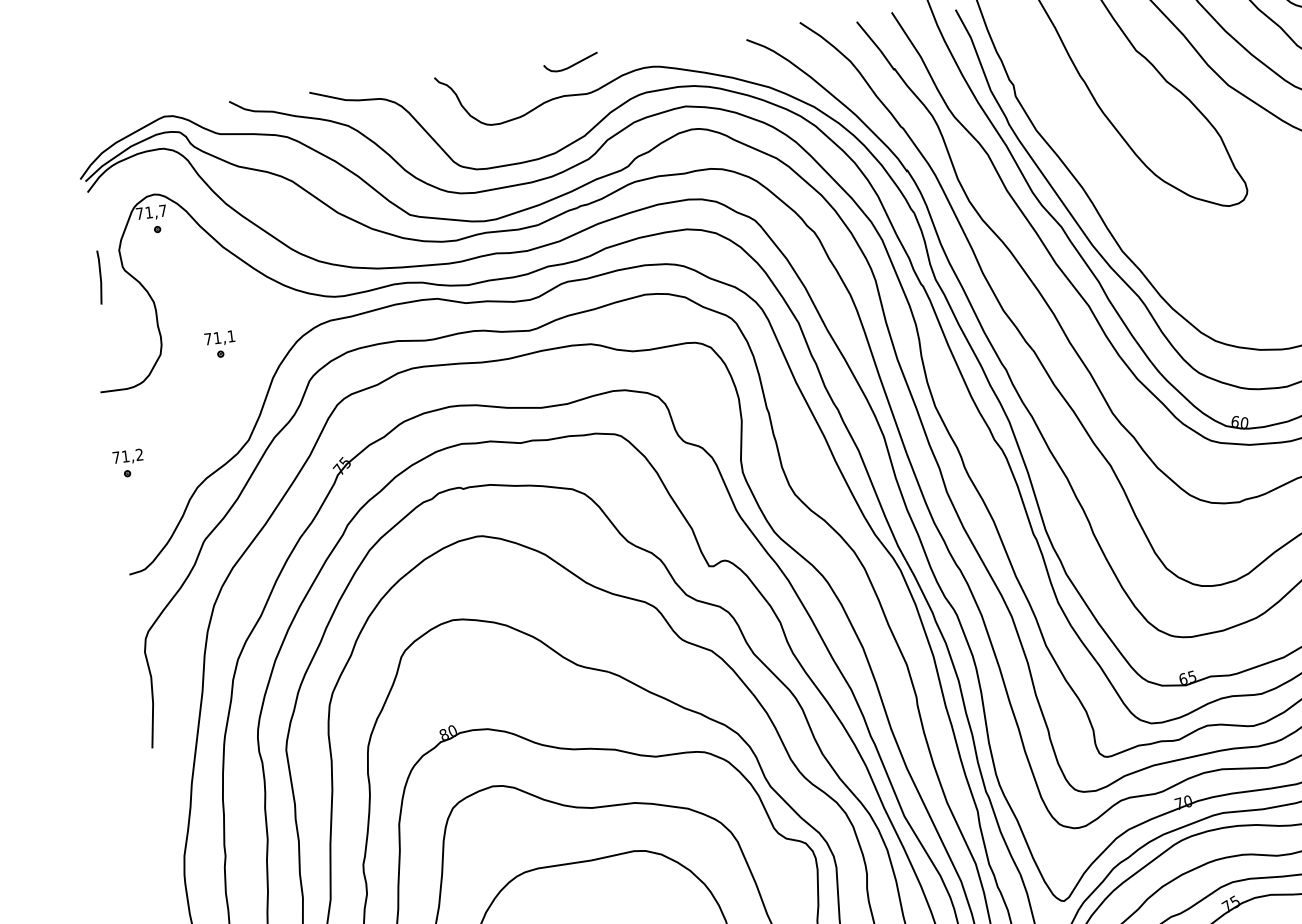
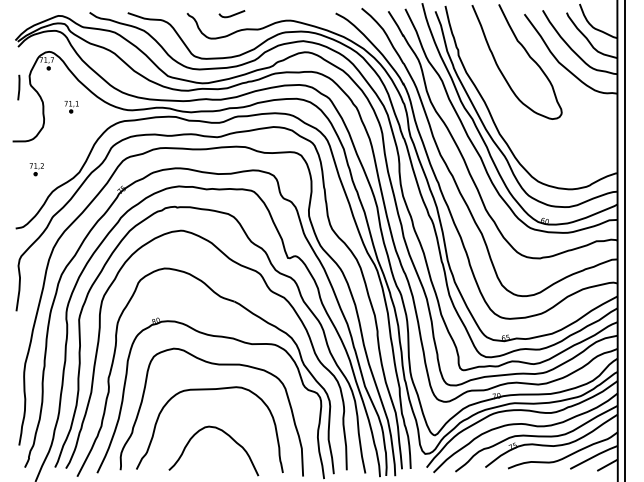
curve: (571, 63) -> (232, 14), moved
part: (220, 345) -> (71, 107), moved
part: (128, 463) -> (36, 169), moved

